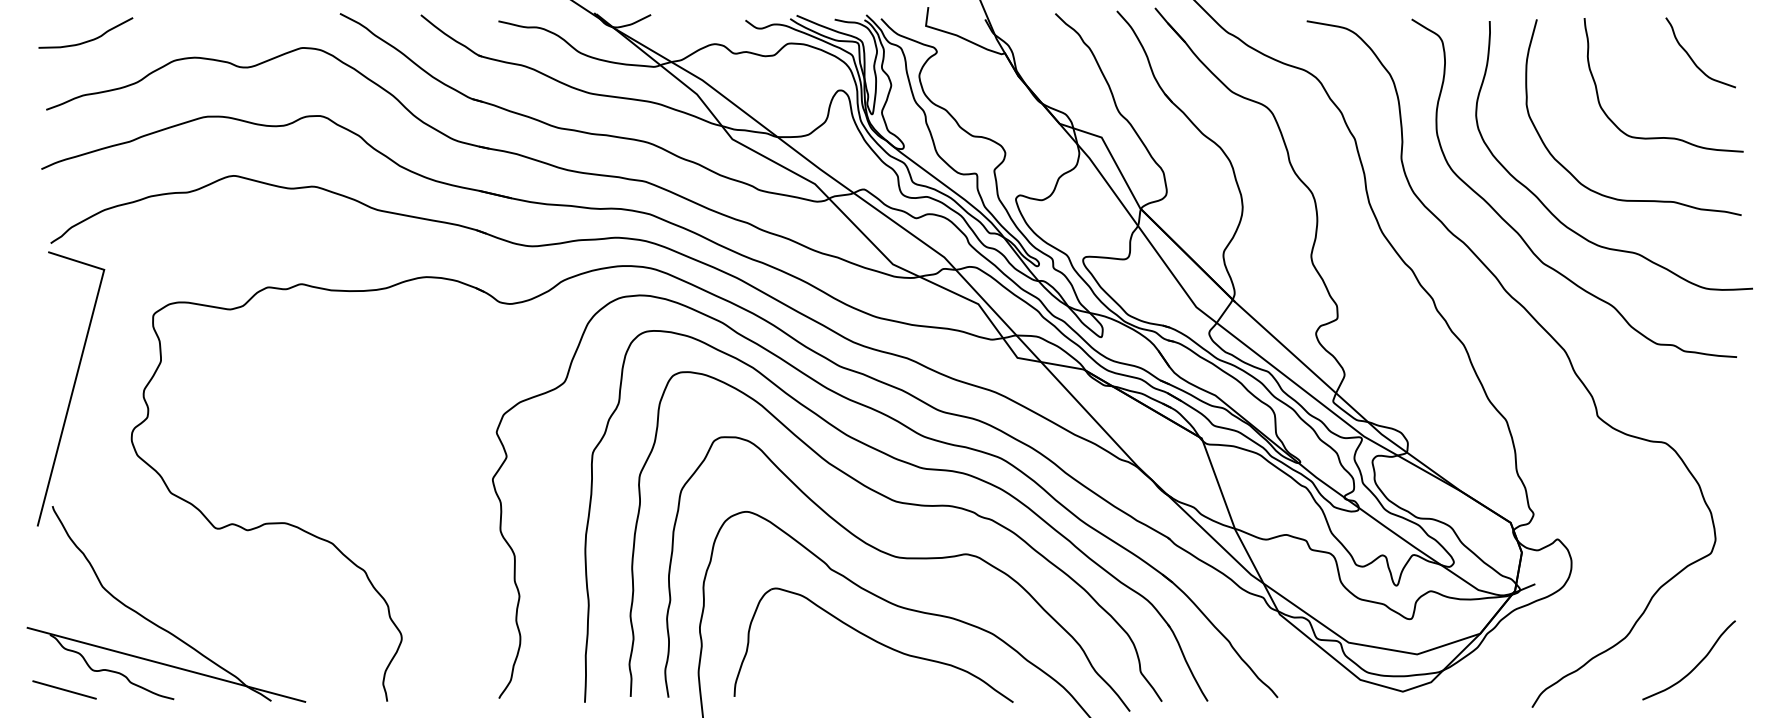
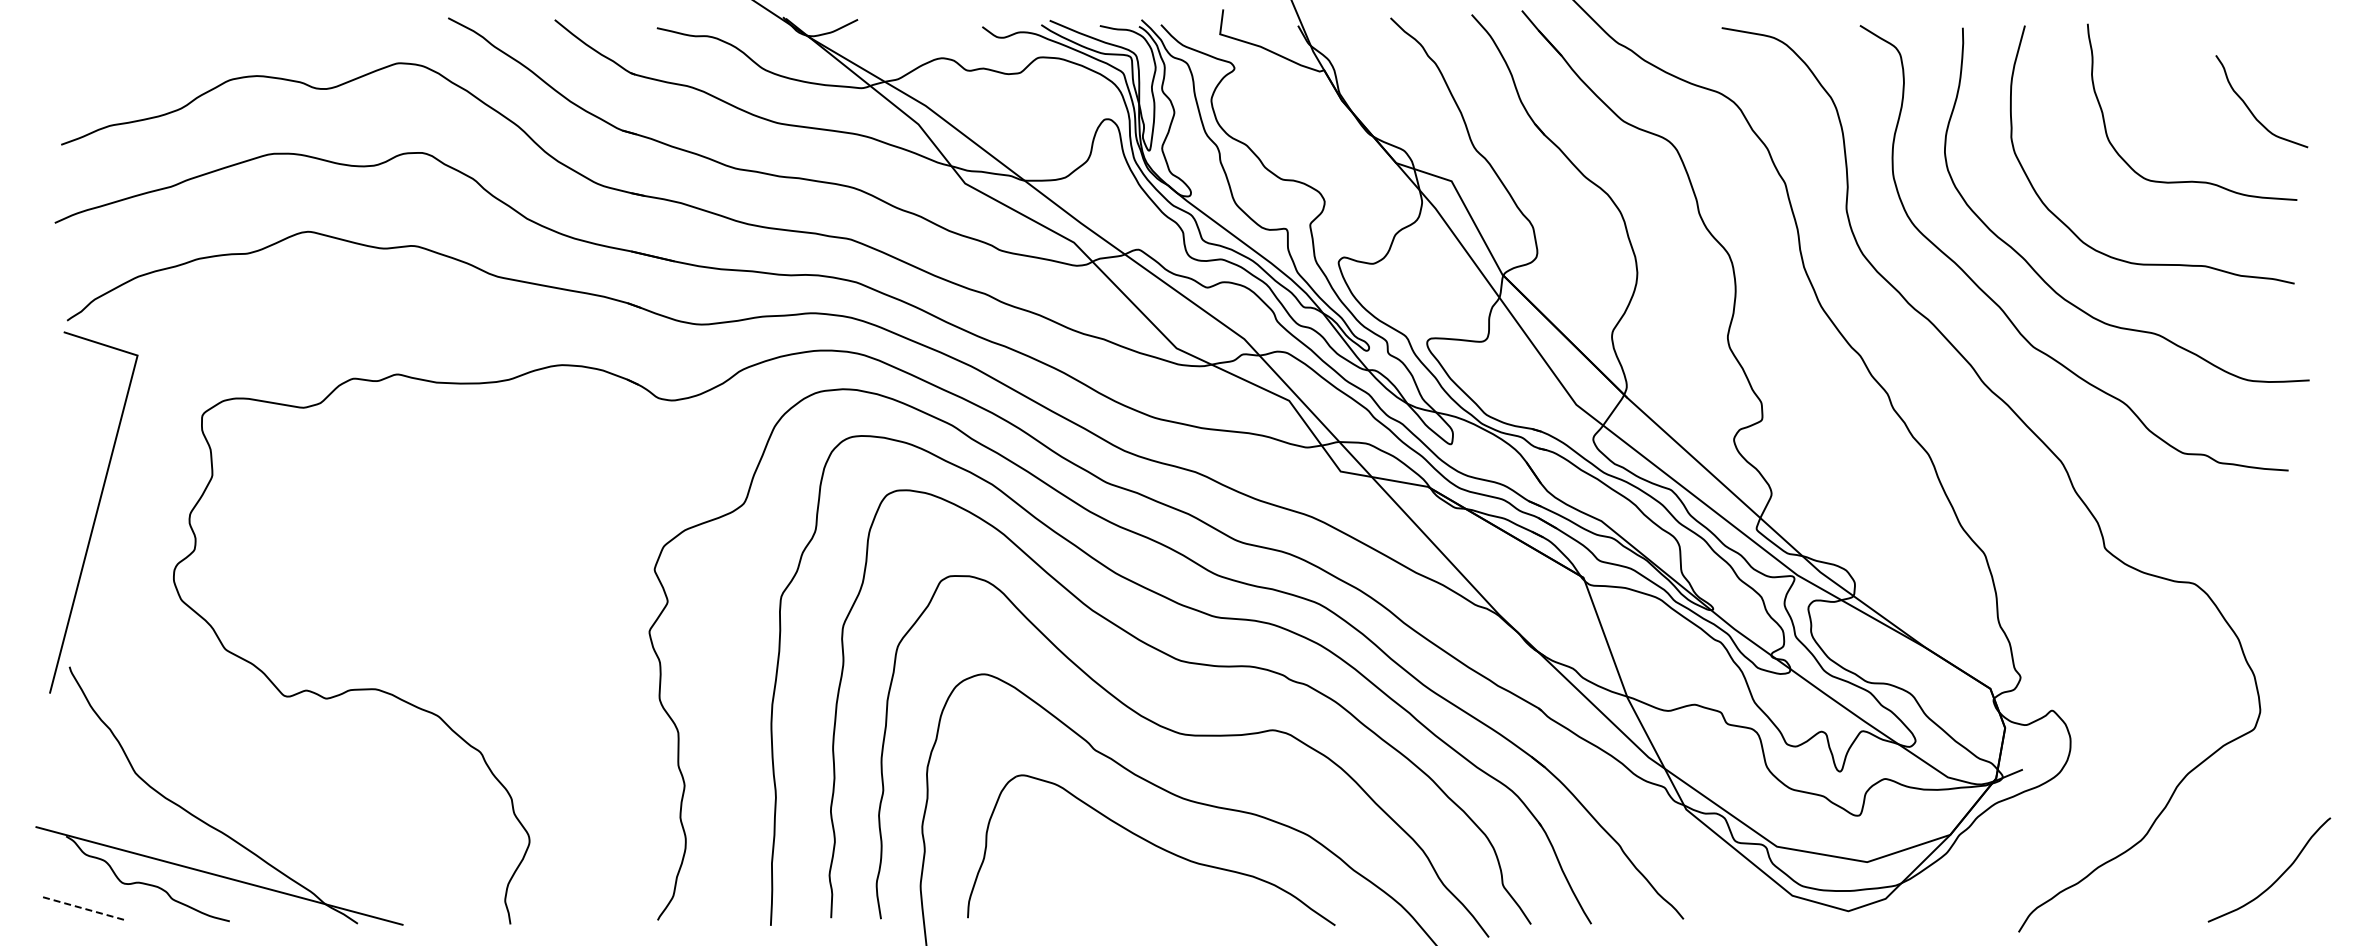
curve: (88, 40) -> (116, 53), removed
curve: (1692, 59) -> (2251, 110), moved
curve: (1695, 666) -> (2278, 877), moved
line: (64, 690) -> (85, 909), solid -> dashed

